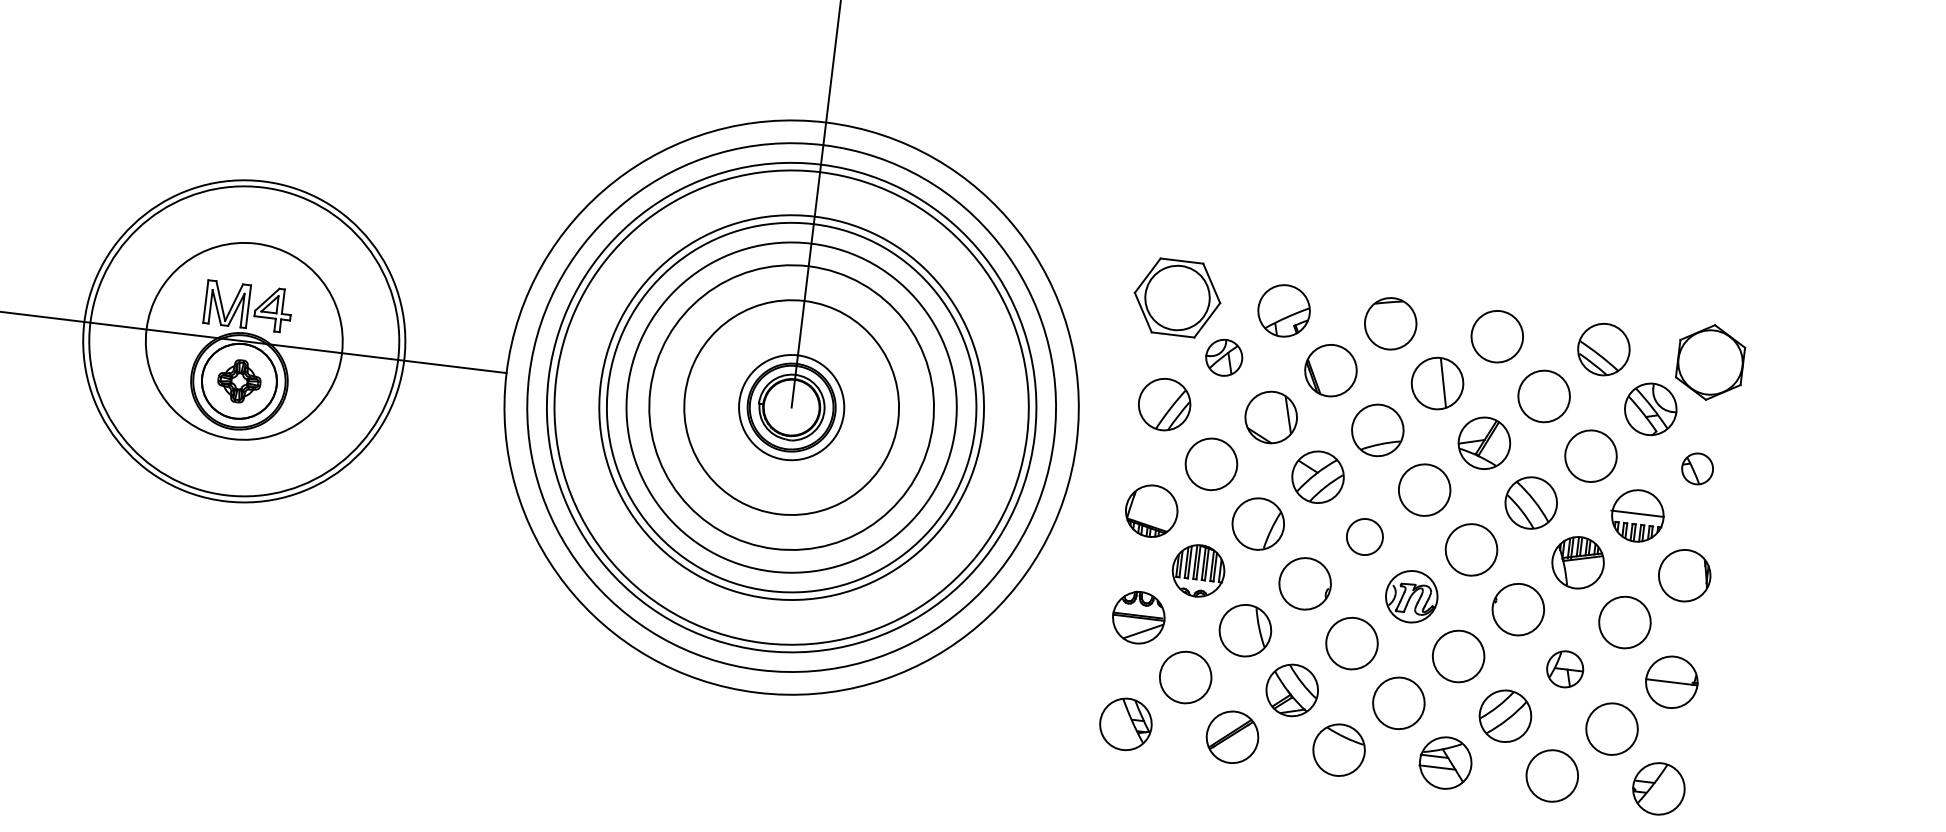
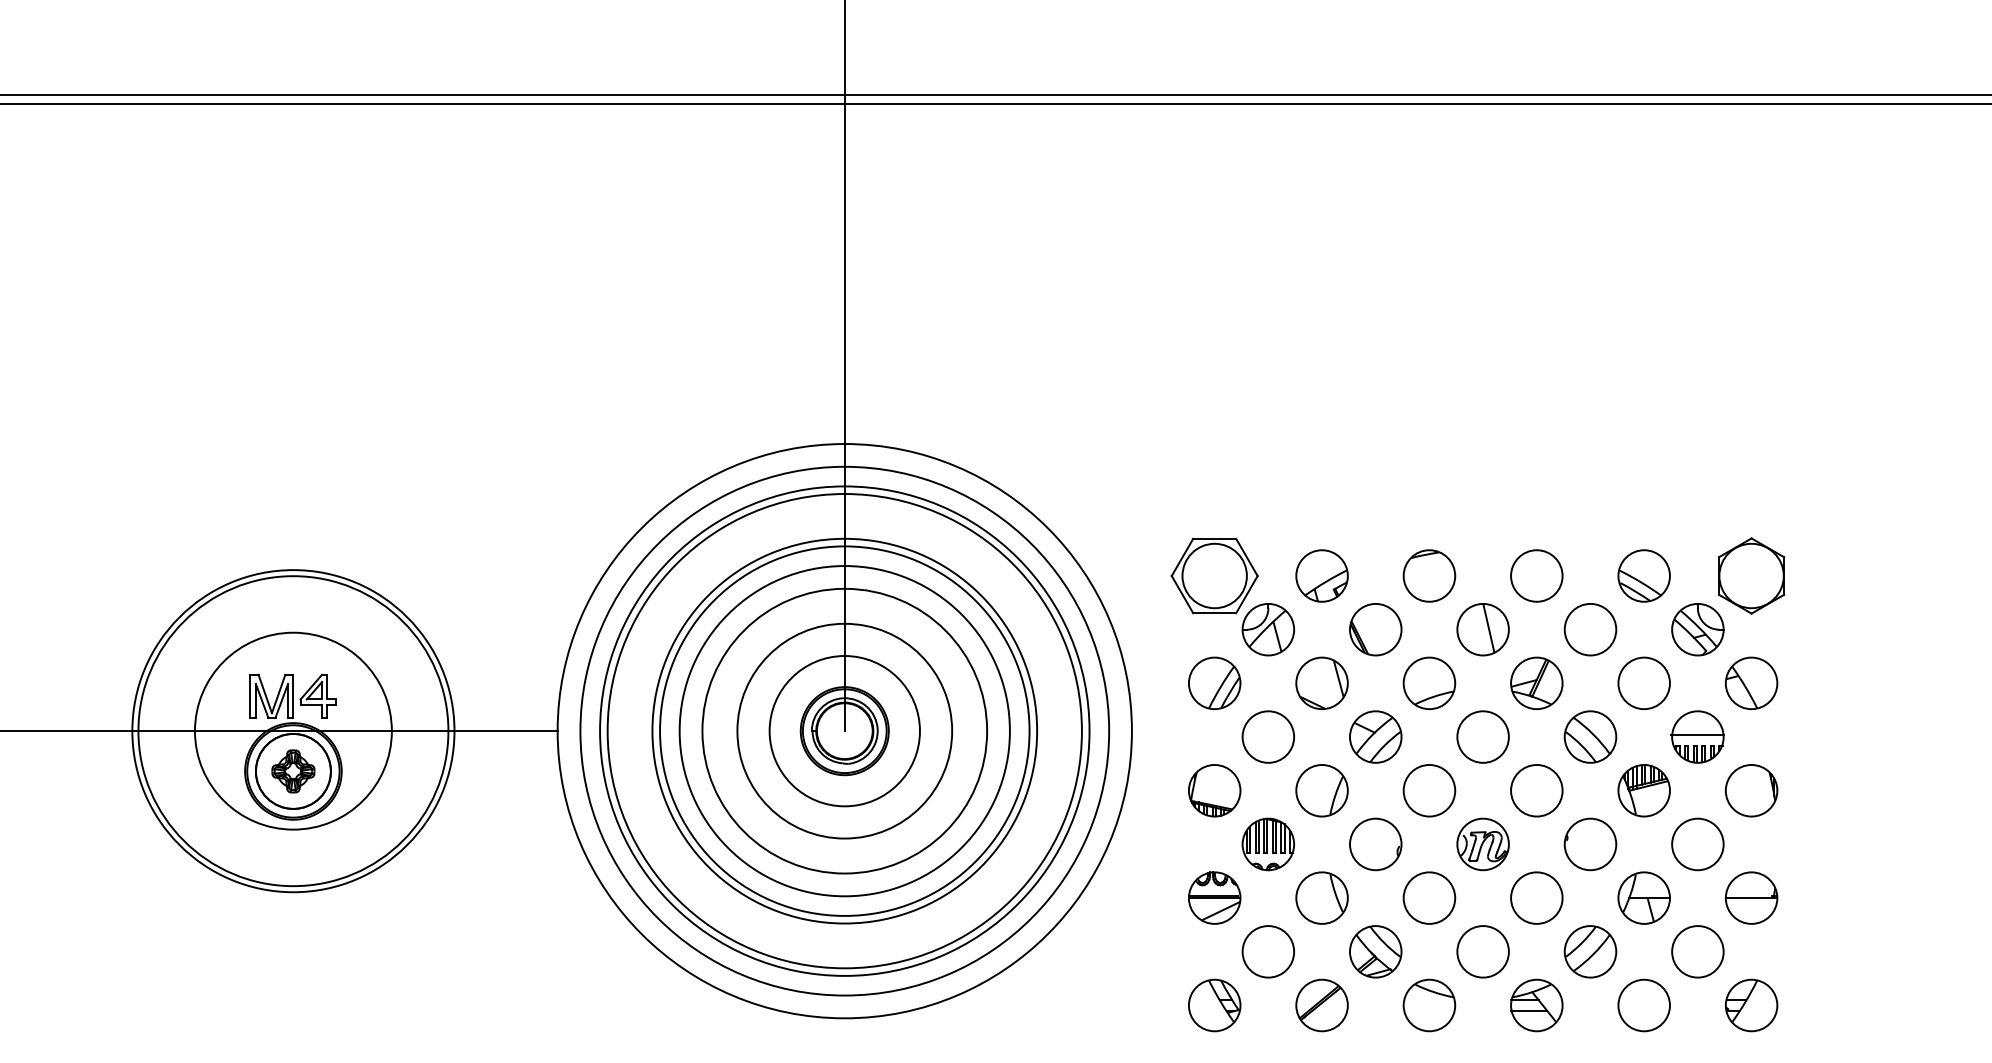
part: (1223, 357) -> (1267, 629), size x1.43
circle: (791, 407) -> (844, 731), size x1.43
part: (1697, 468) -> (1751, 682), size x1.67
circle: (1365, 536) -> (1429, 790), size x1.43
part: (1564, 668) -> (1643, 897), size x1.43

